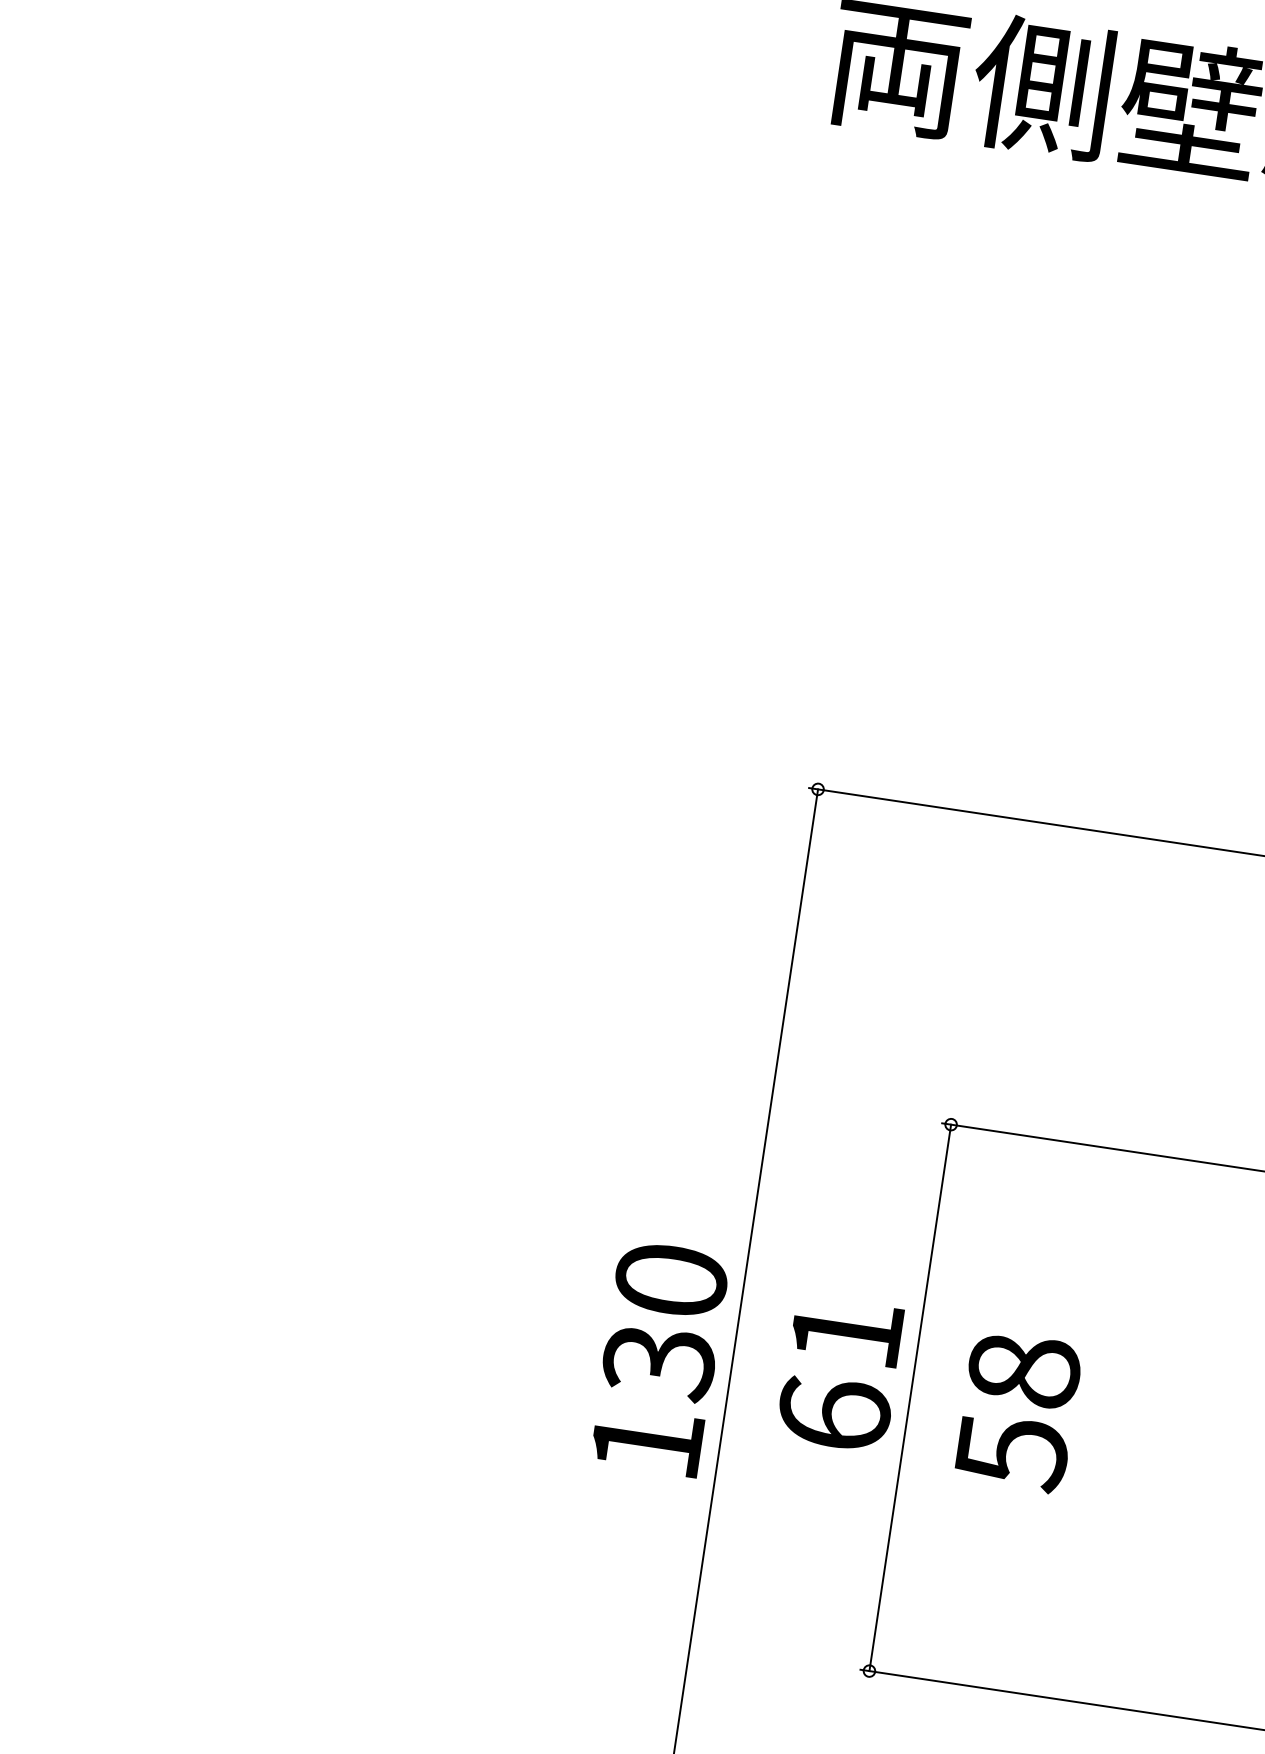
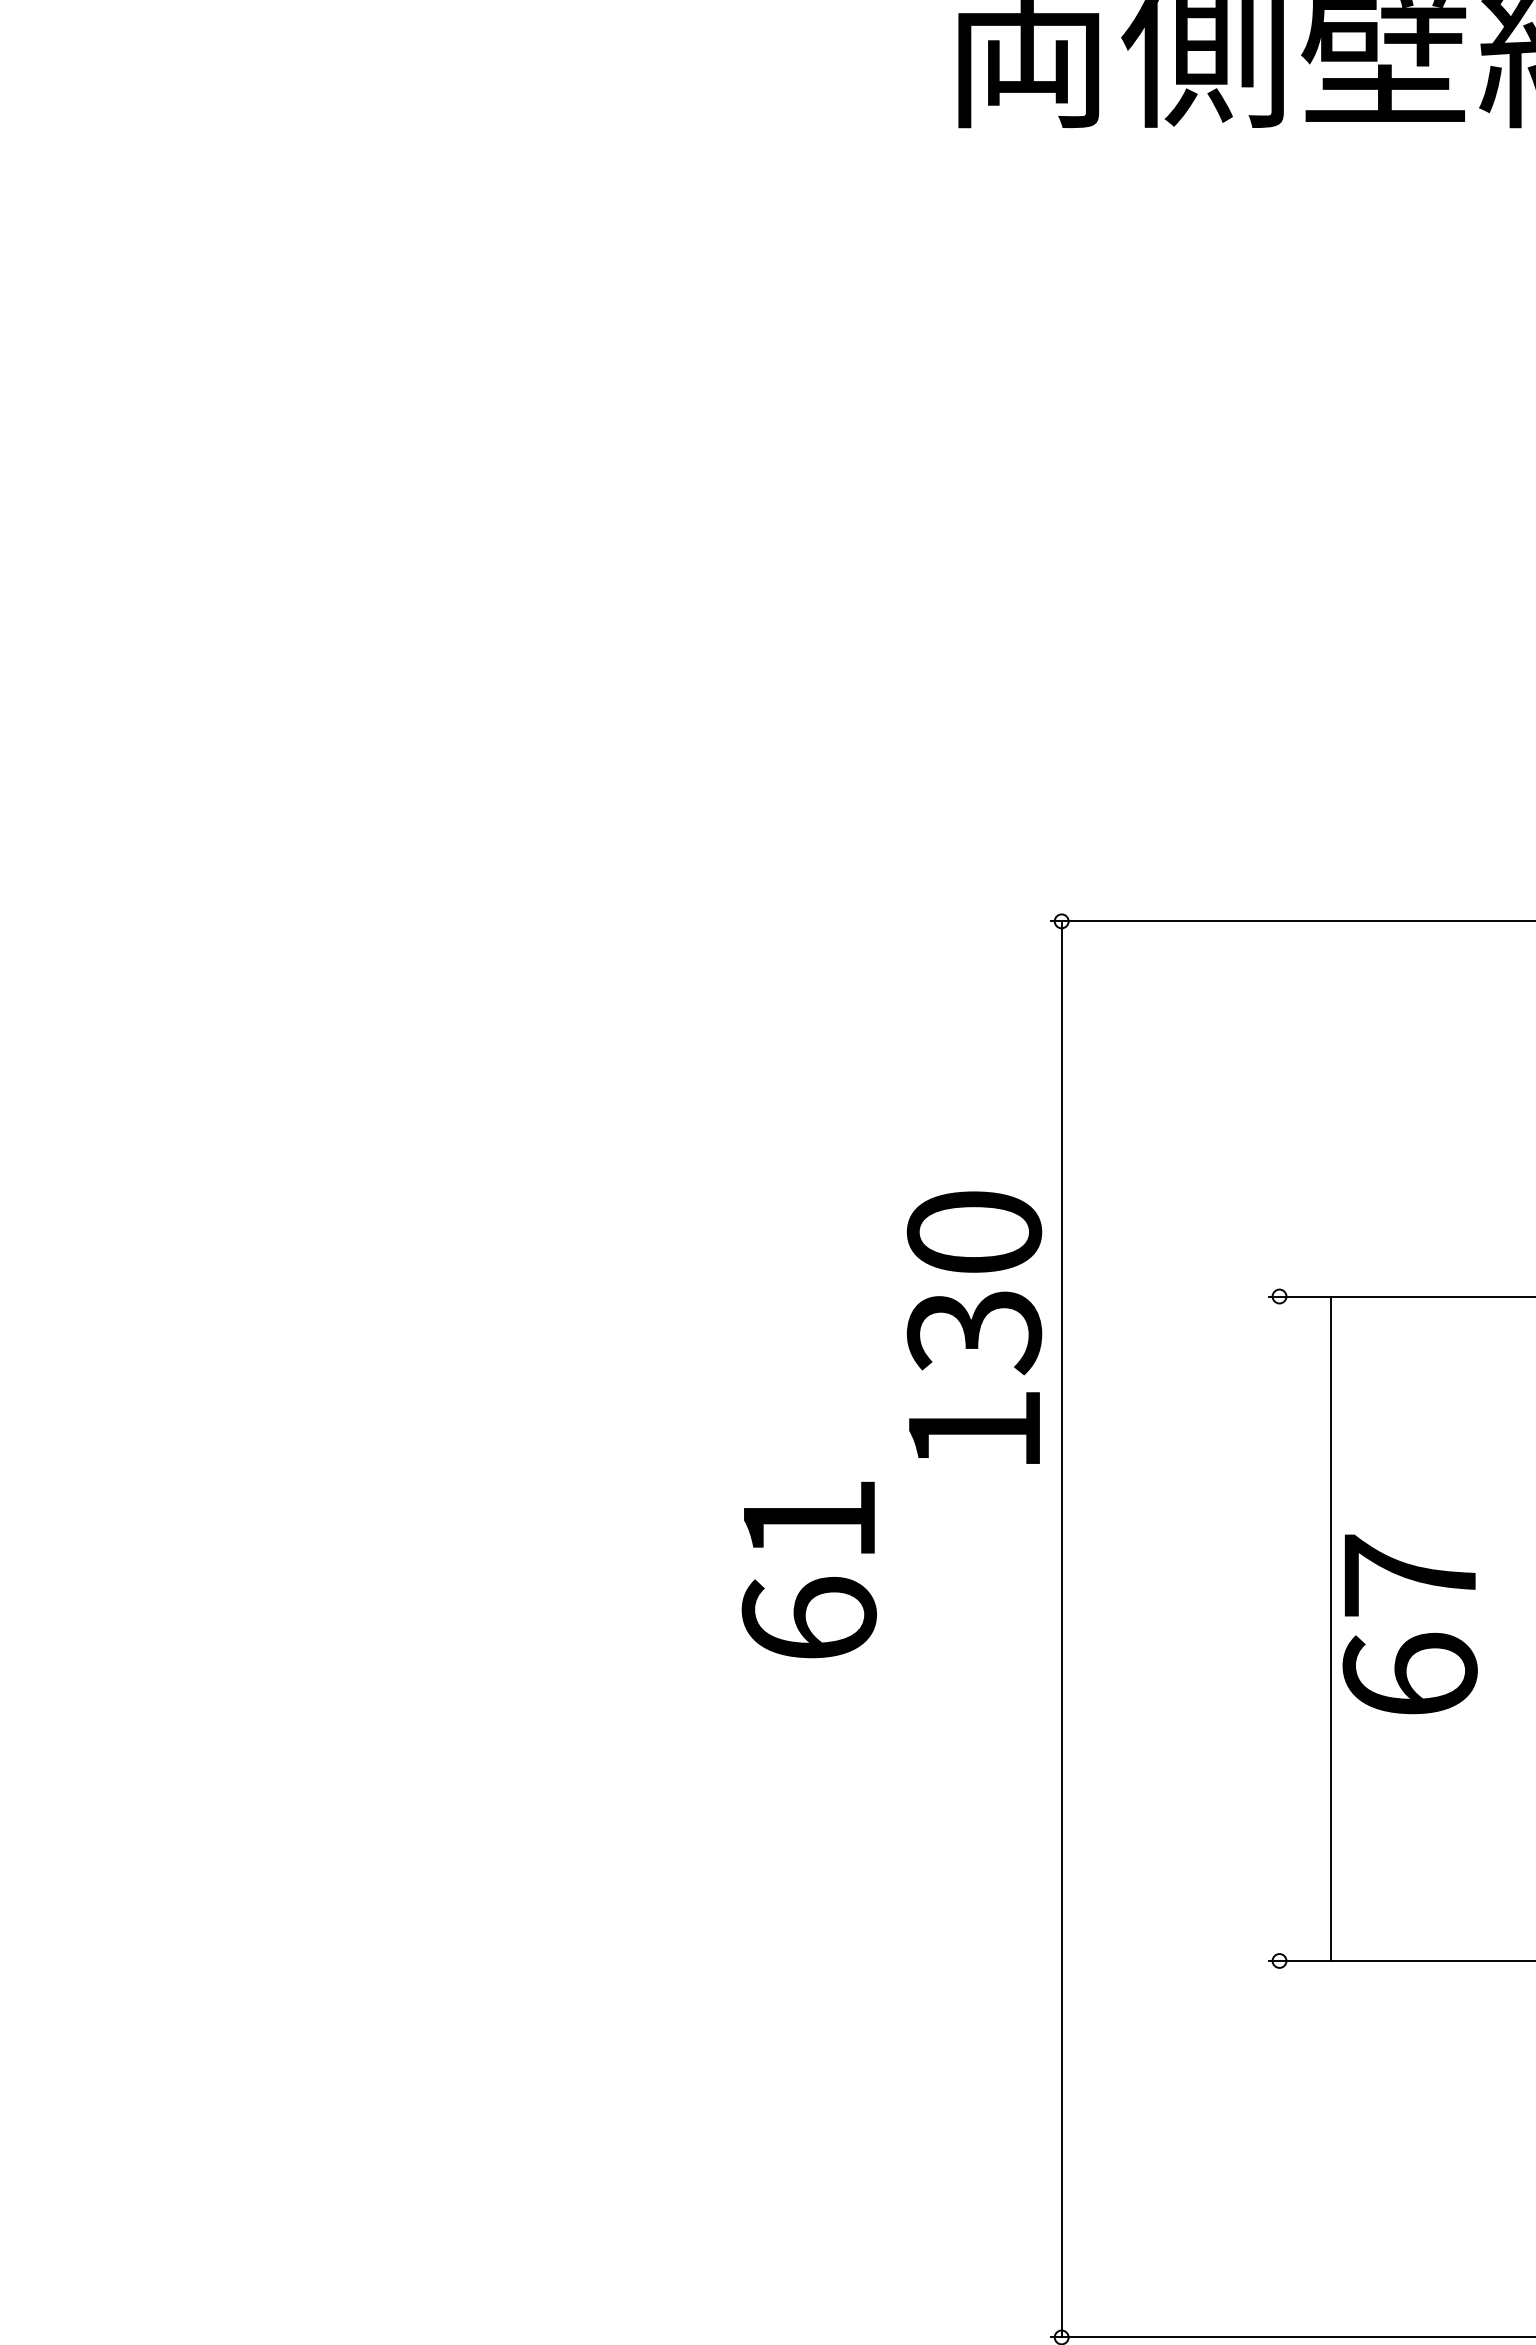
text: (659, 1358) -> (974, 1327), moved
text: (839, 1373) -> (808, 1569), moved
line: (910, 1397) -> (1330, 1628), moved
text: (1017, 1412) -> (1409, 1626), 58 -> 67

